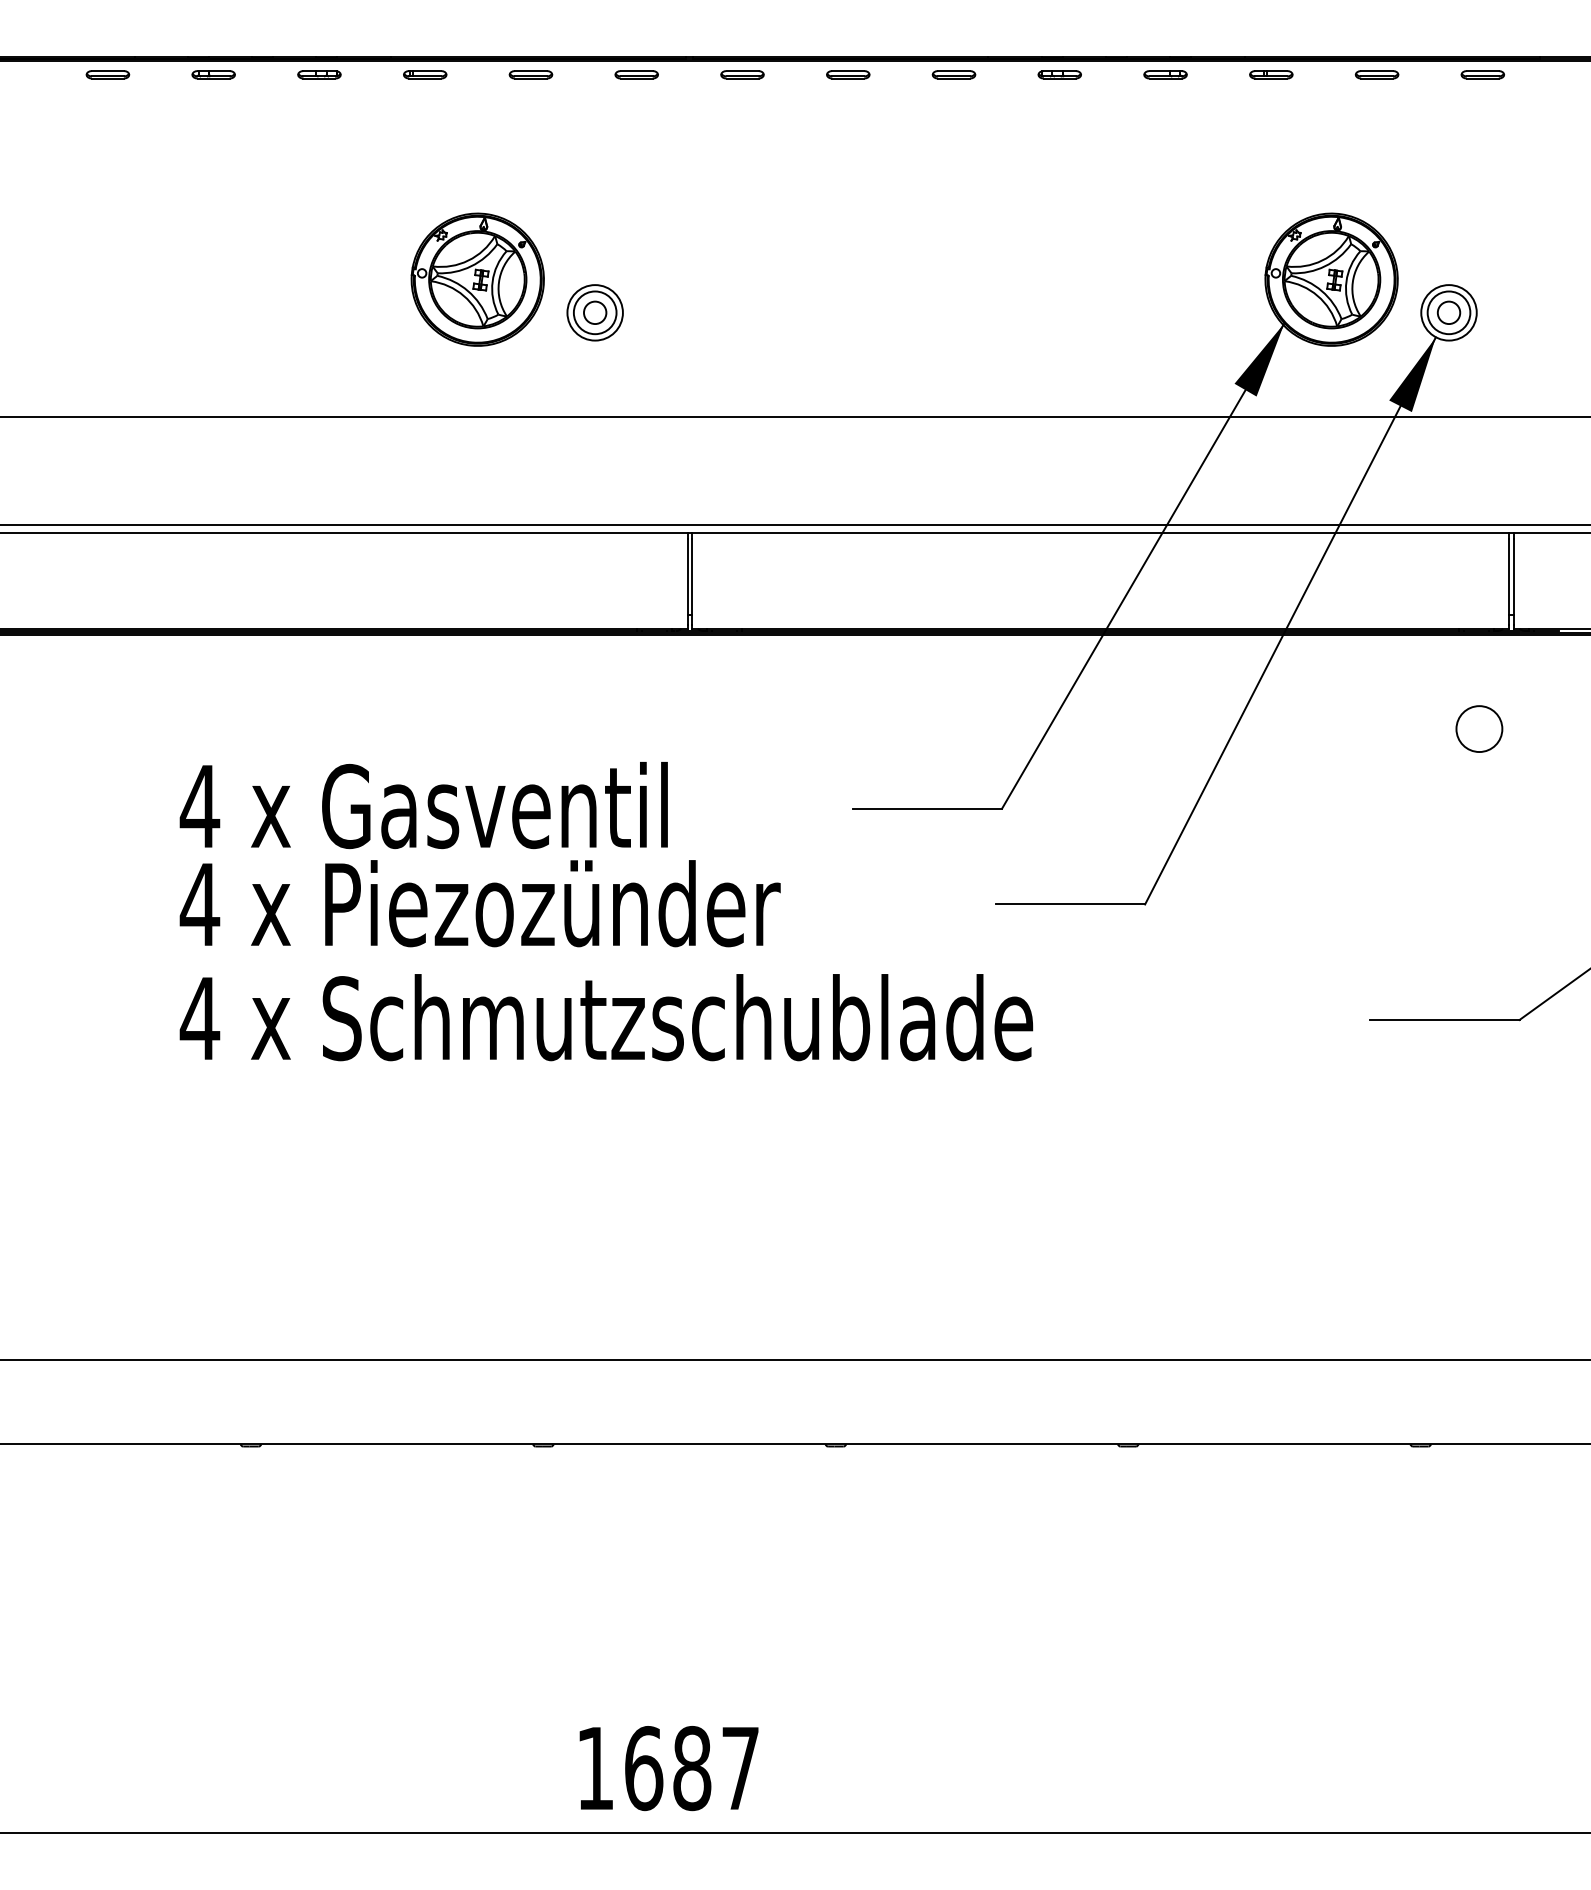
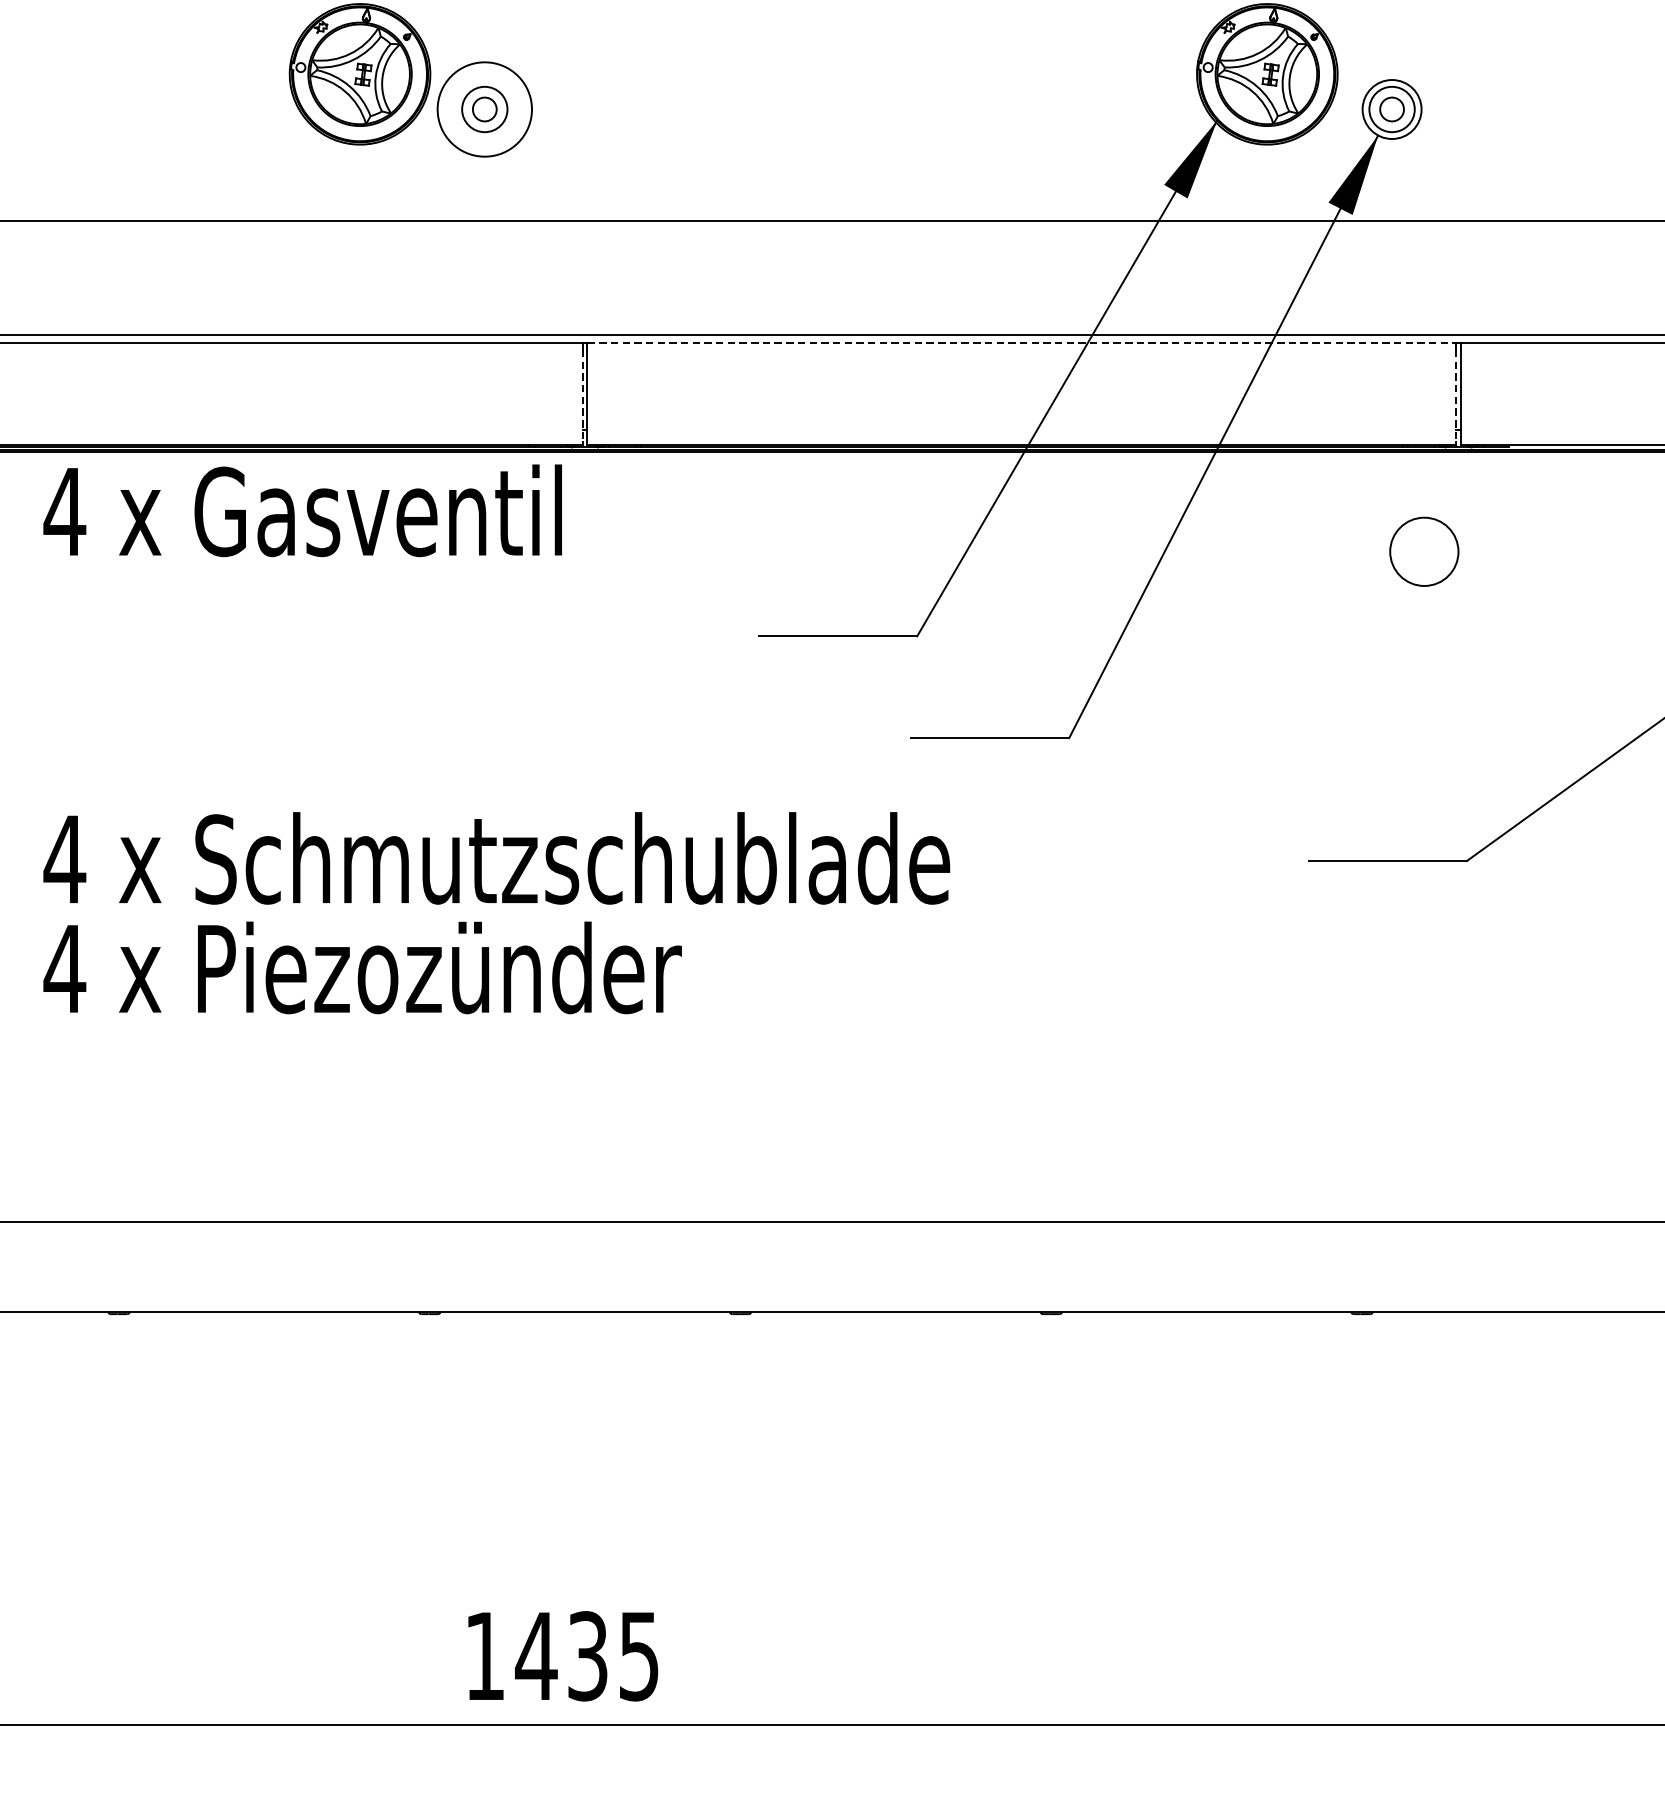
circle: (594, 312) -> (484, 109), size x1.6
line: (1100, 532) -> (1021, 342), solid -> dashed
line: (687, 582) -> (582, 396), solid -> dashed
line: (1509, 582) -> (1456, 396), solid -> dashed
circle: (1479, 728) -> (1424, 551), size x1.4
text: (423, 805) -> (302, 510), moved
text: (479, 903) -> (361, 967), moved
text: (690, 1768) -> (586, 1656), 1687 -> 1435

